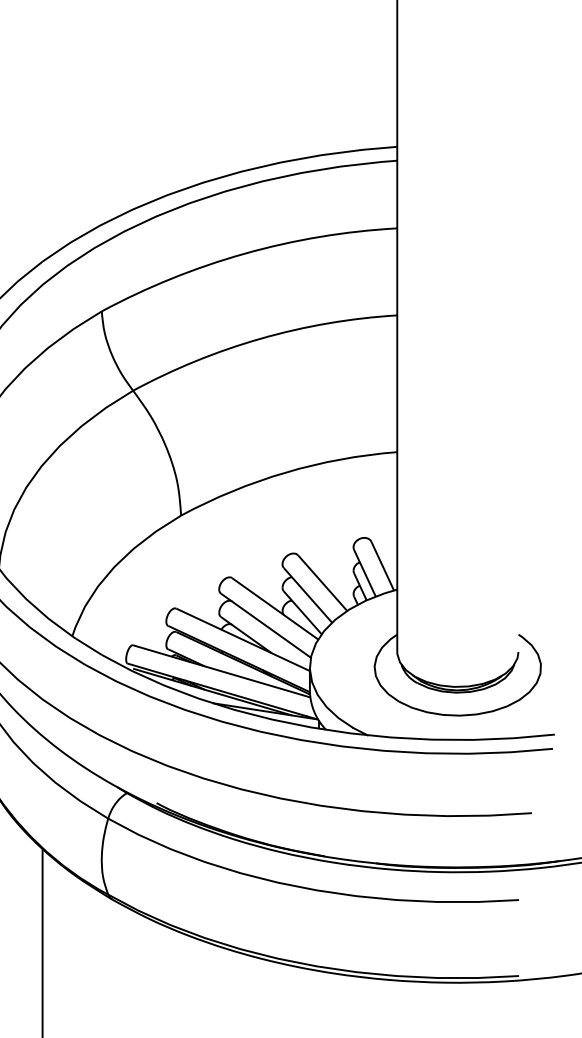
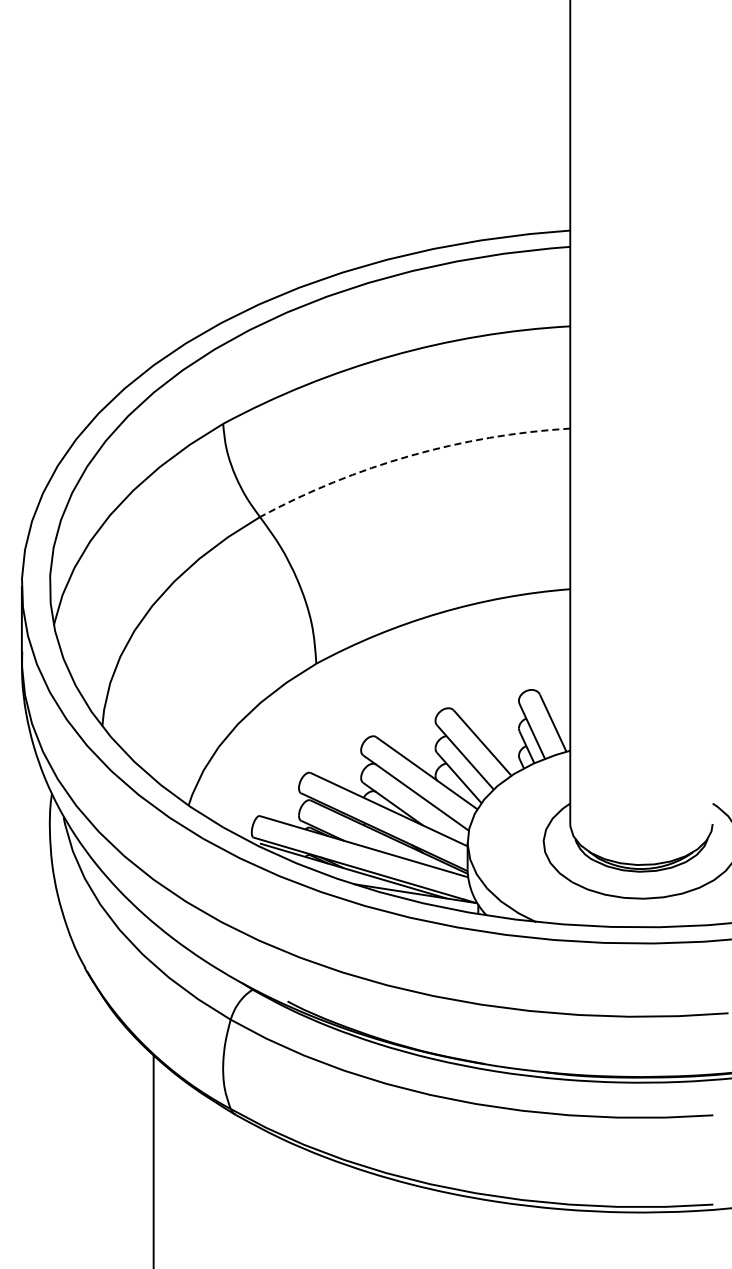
arc: (261, 338) -> (410, 455), solid -> dashed

